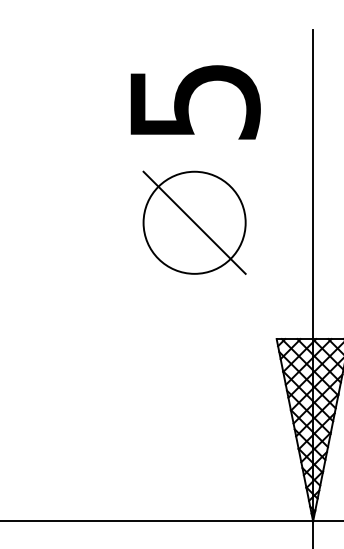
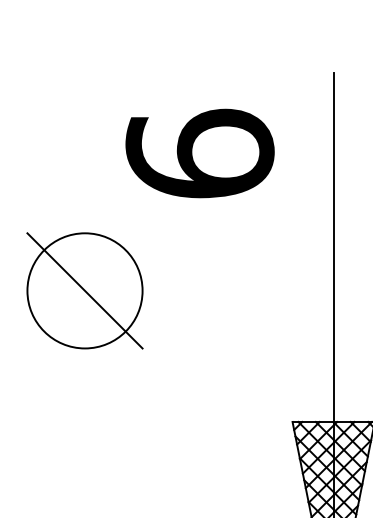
text: (194, 100) -> (199, 152), 5 -> 6
part: (194, 222) -> (84, 290), moved

